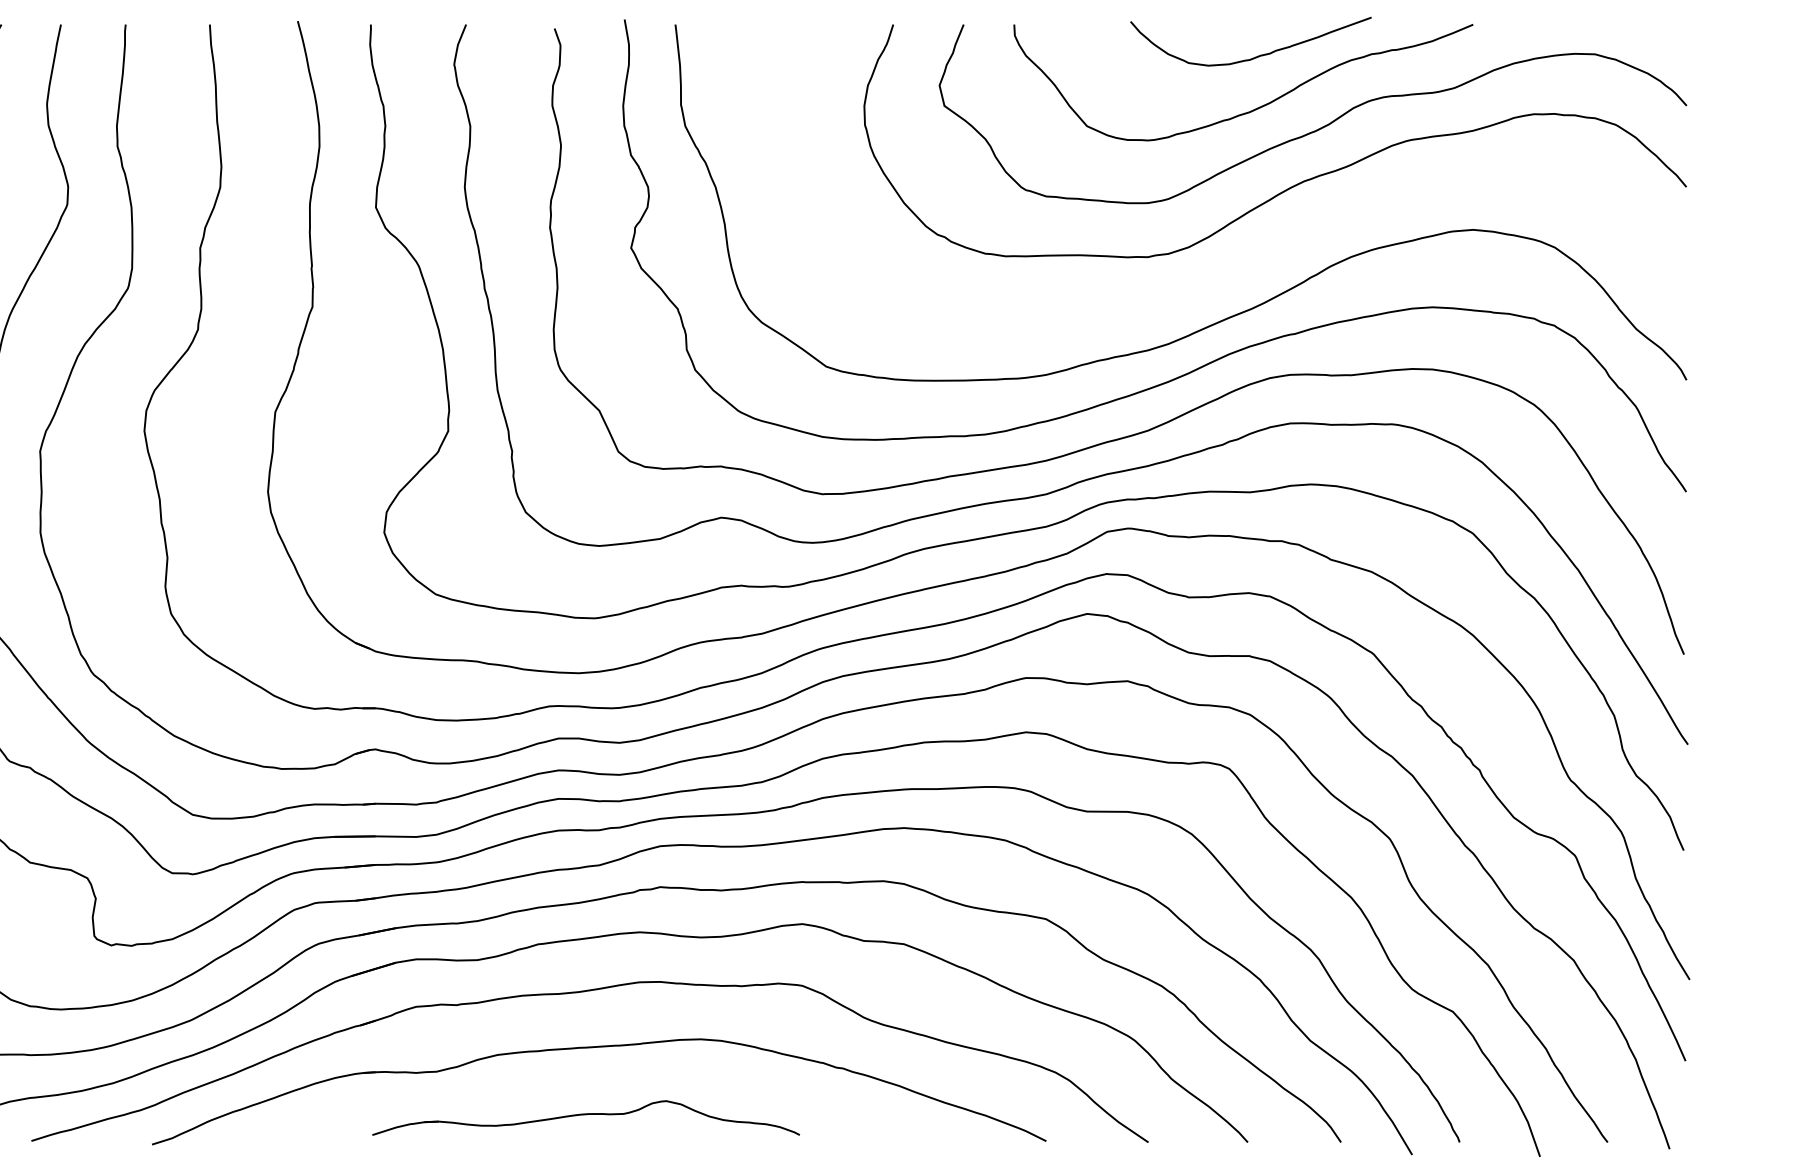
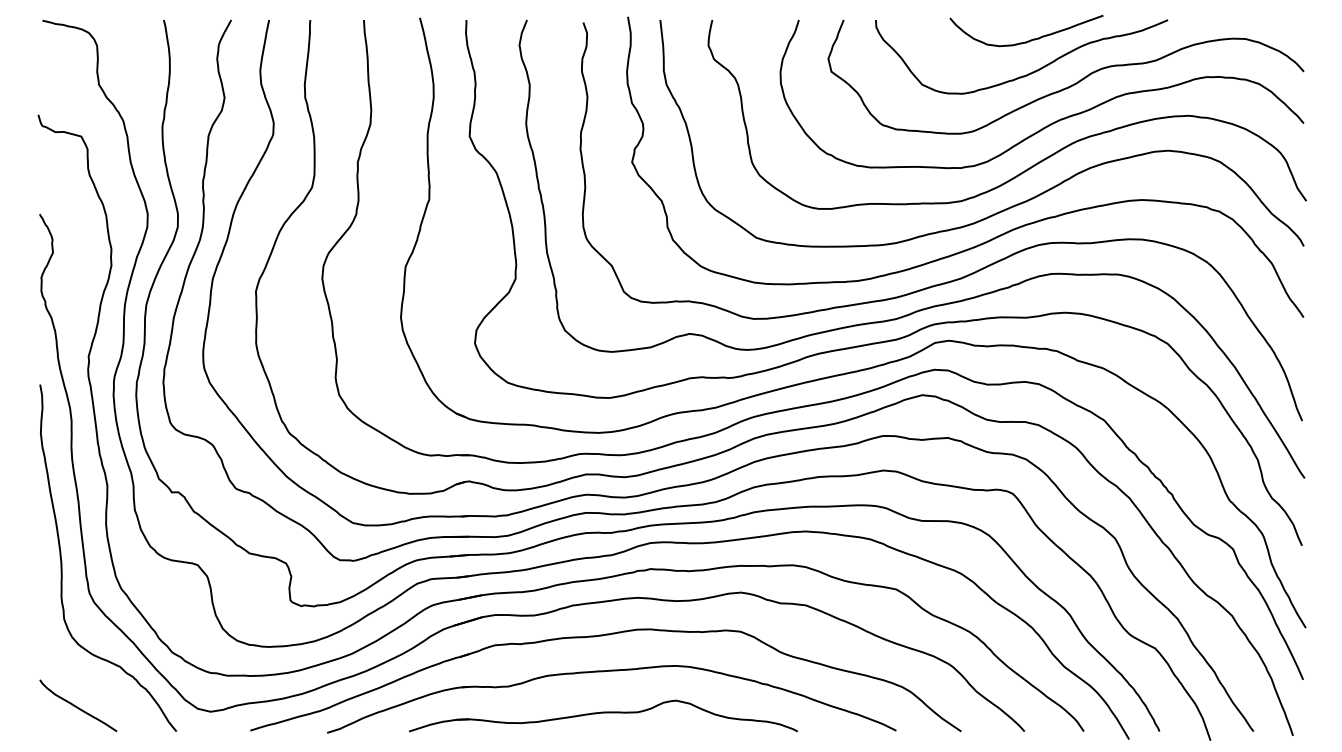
curve: (1264, 249) -> (1035, 163), added
part: (586, 1117) -> (603, 715), size x1.43

